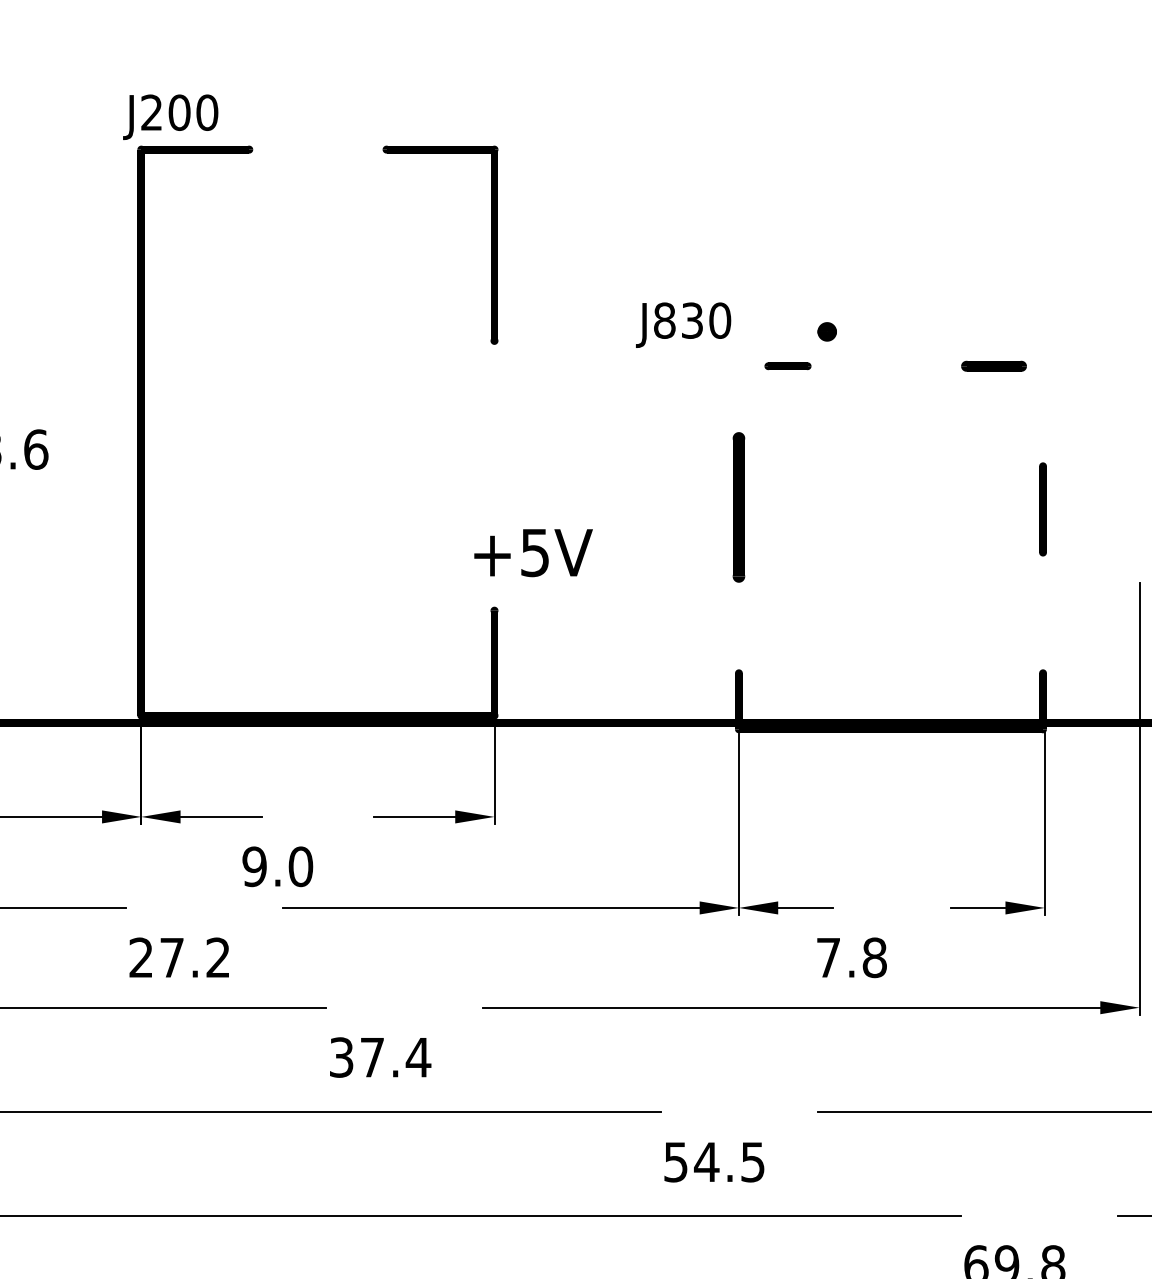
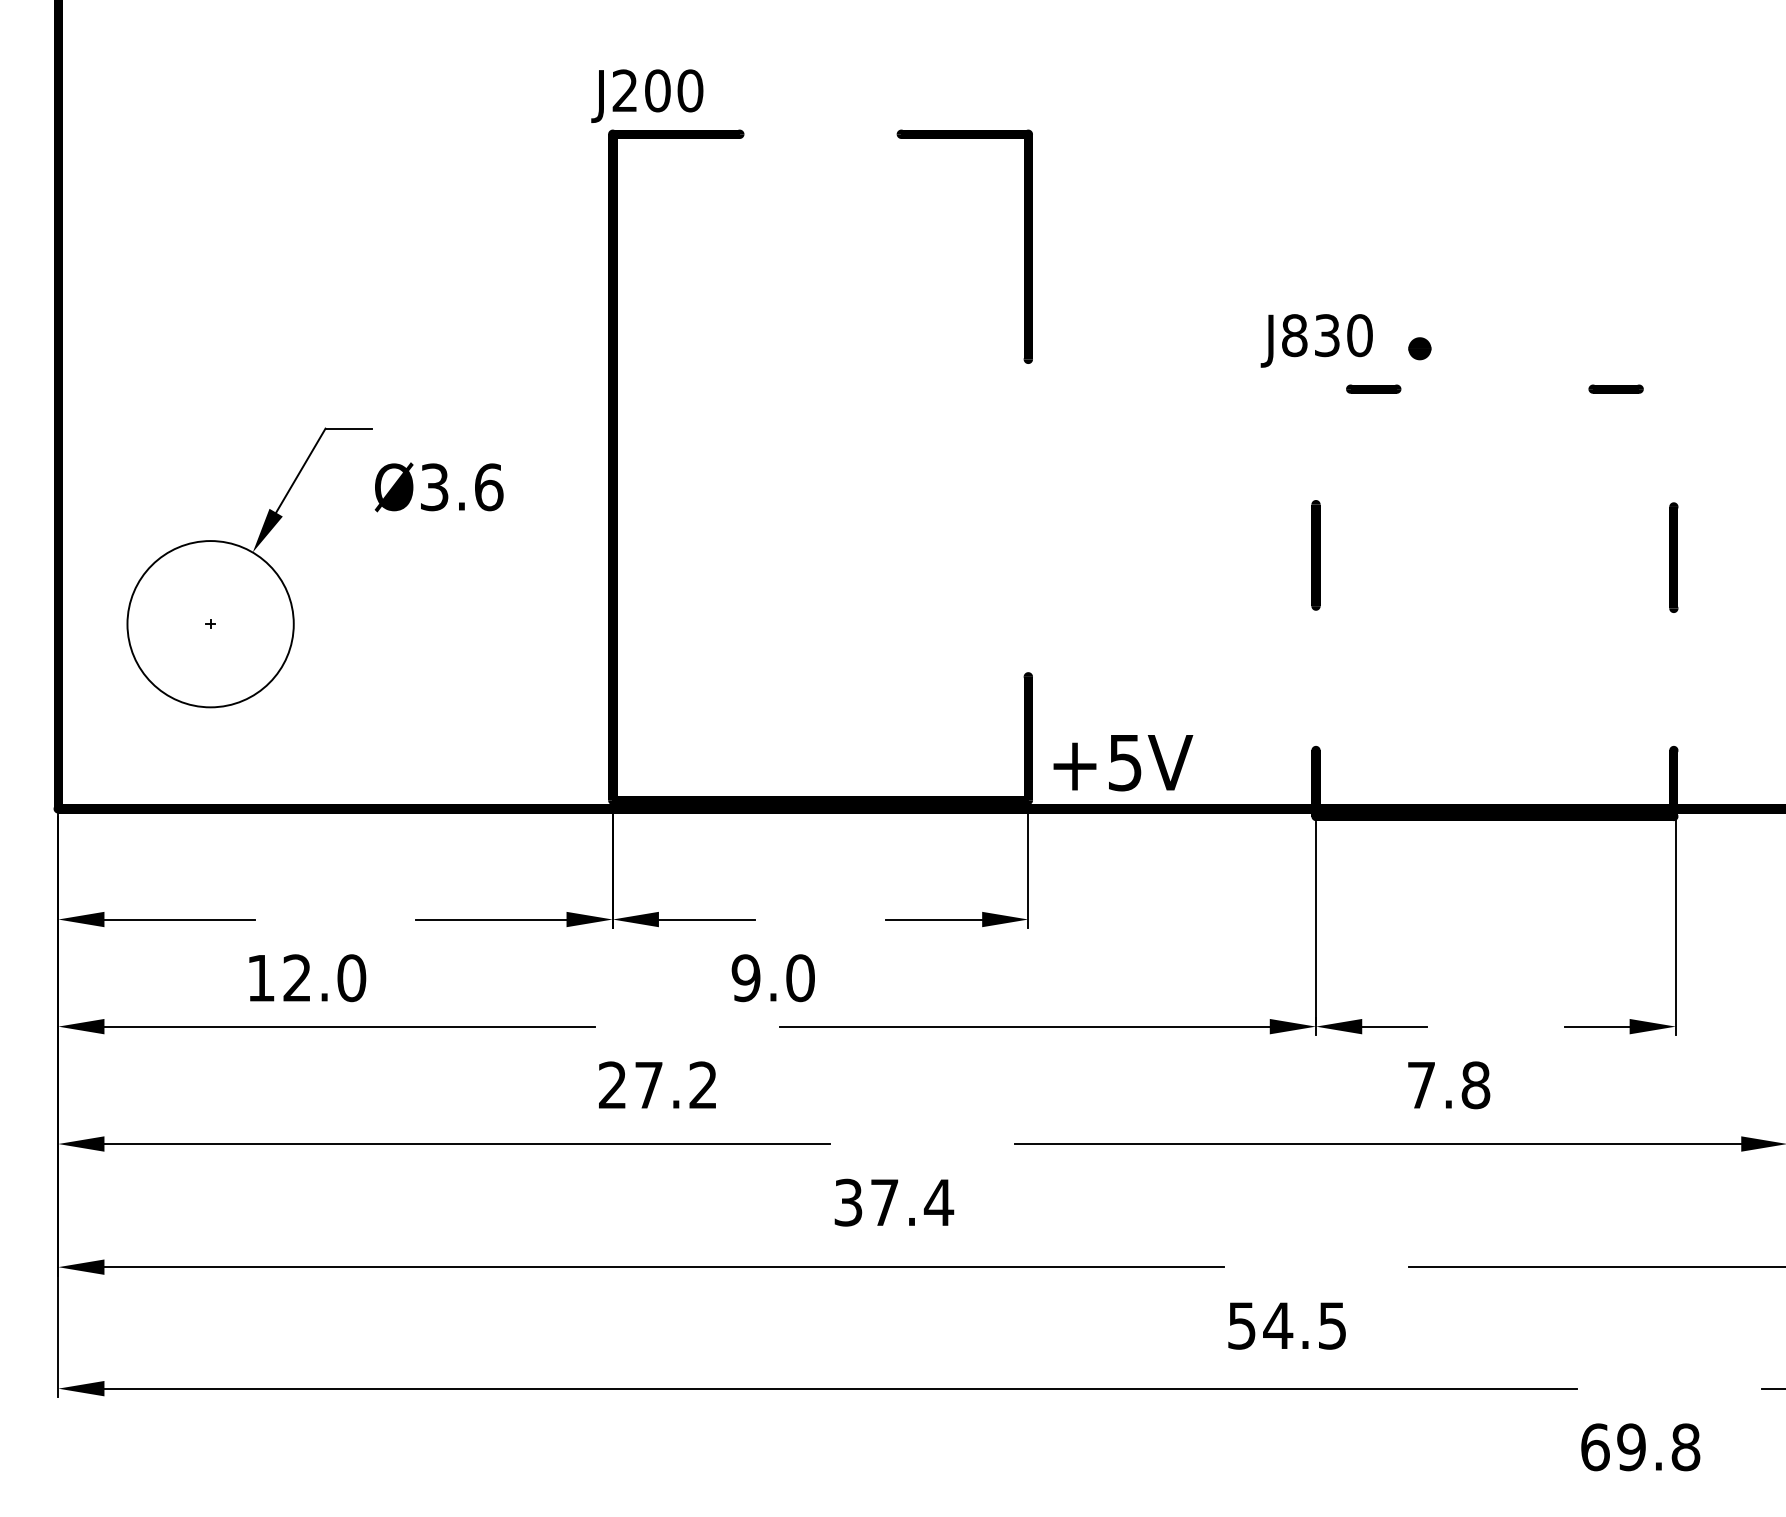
text: (683, 324) -> (1316, 340), moved
part: (993, 365) -> (1615, 388), size x0.71
part: (738, 507) -> (1315, 555), size x0.62
text: (533, 553) -> (1123, 763), moved

